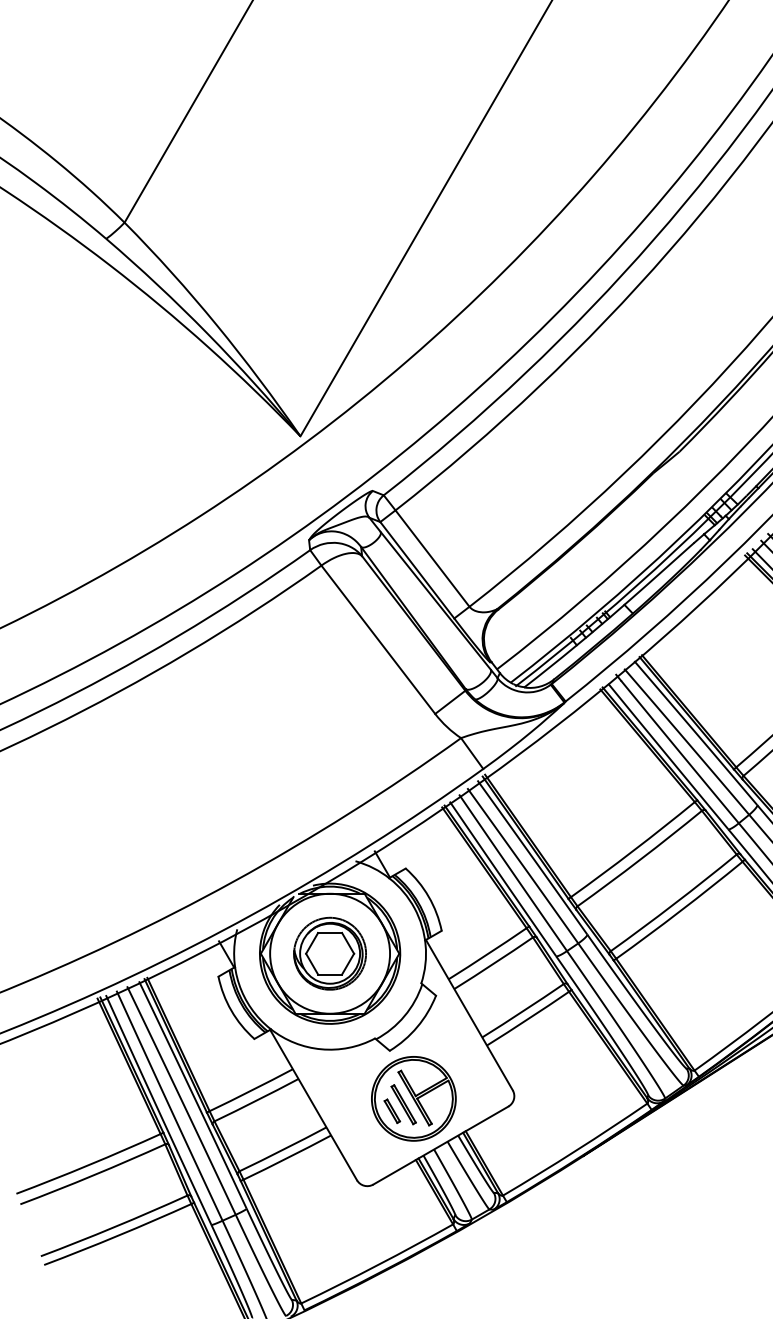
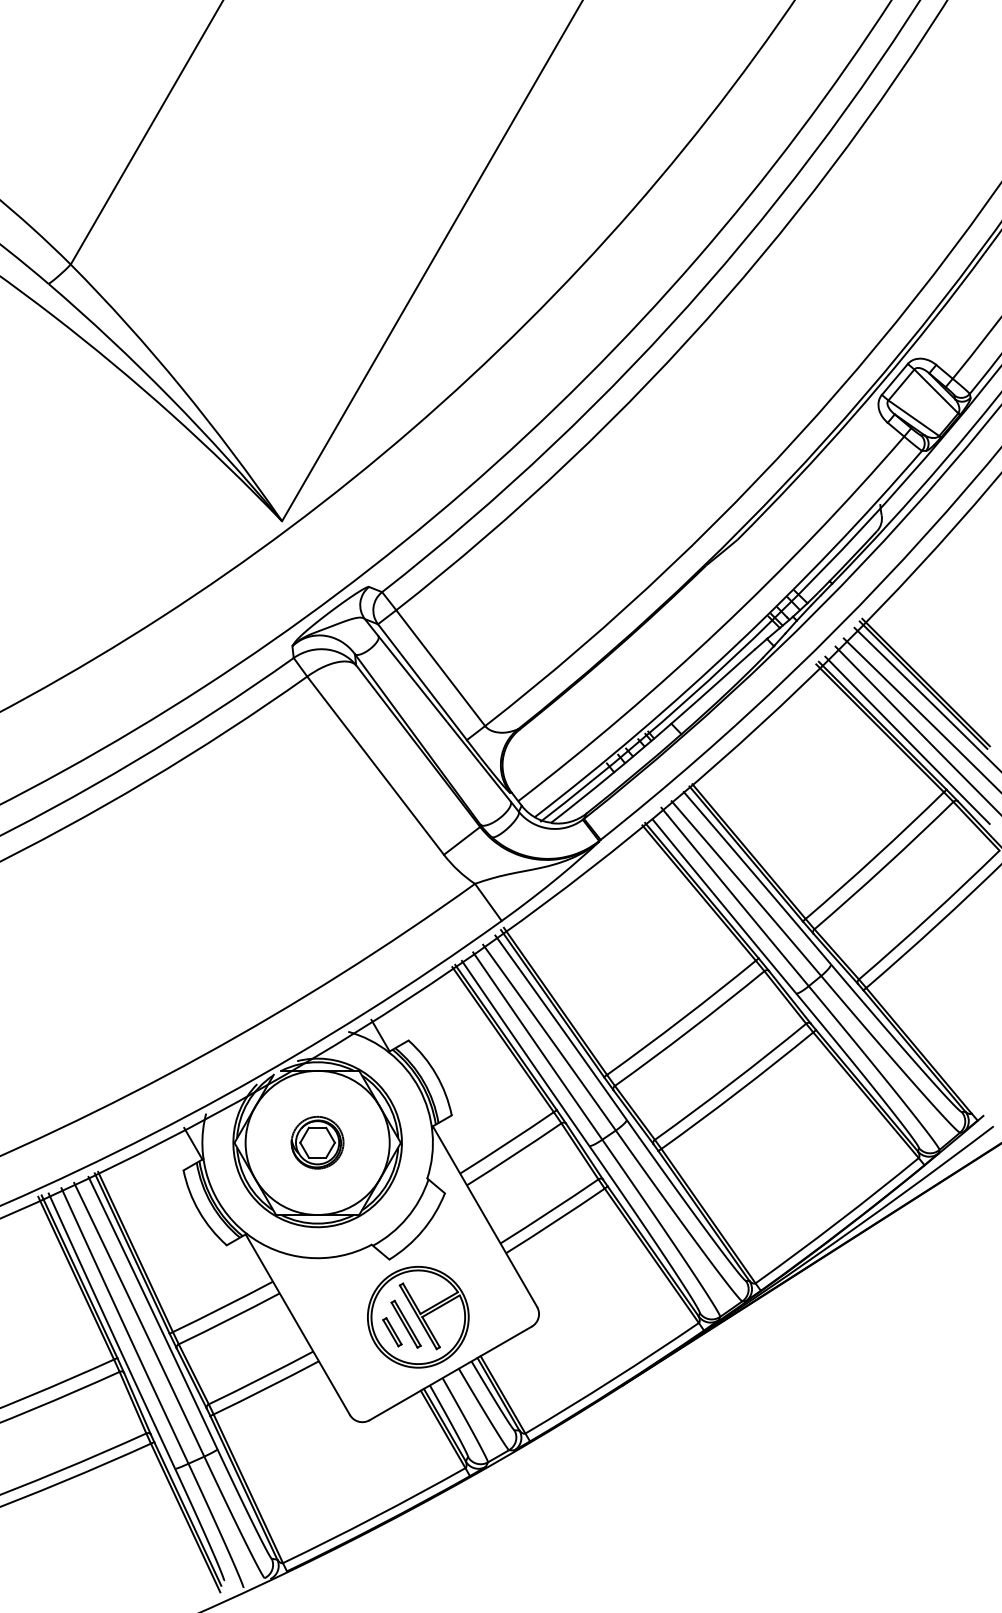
part: (329, 953) -> (317, 1142), size x0.6

